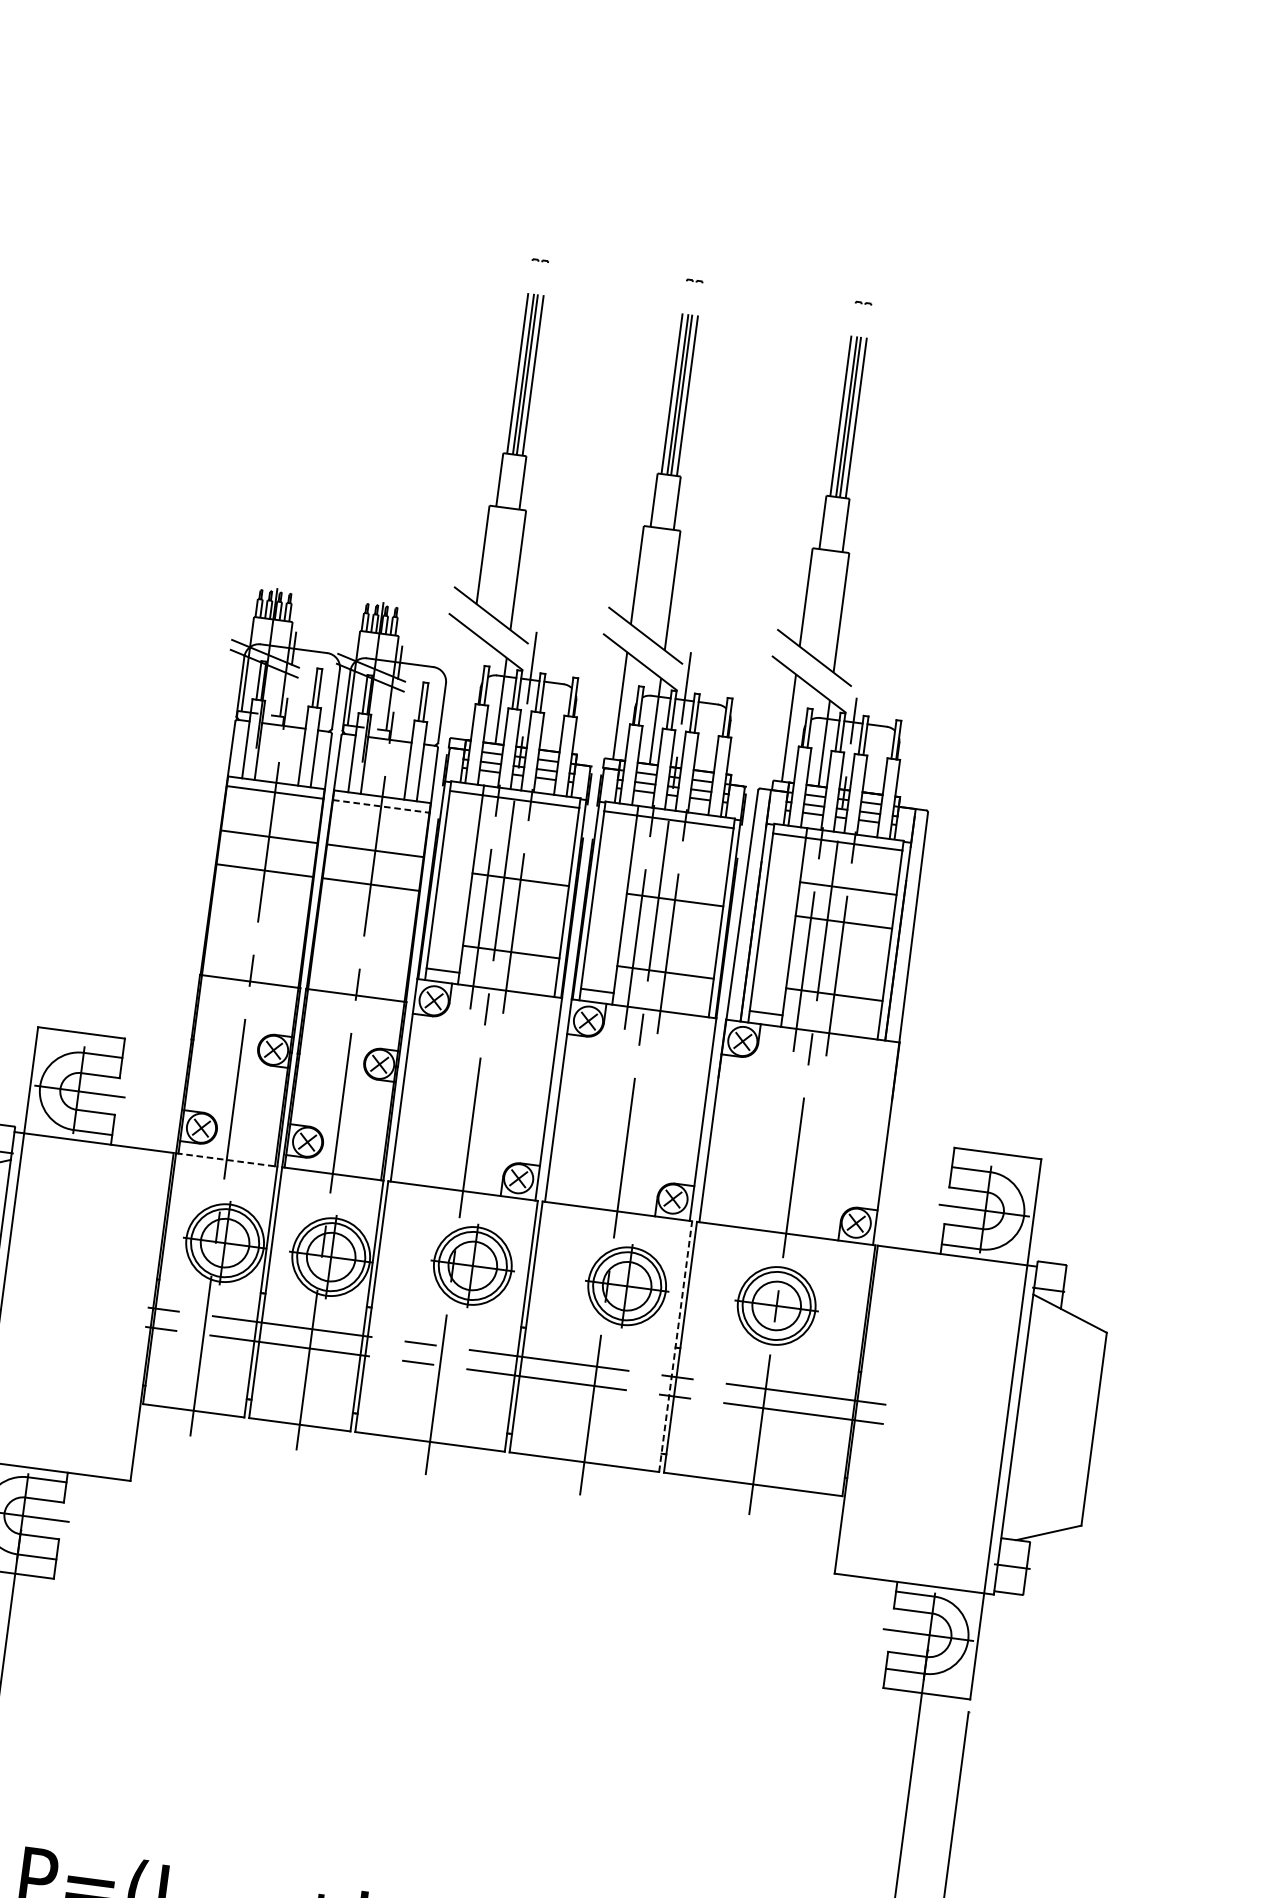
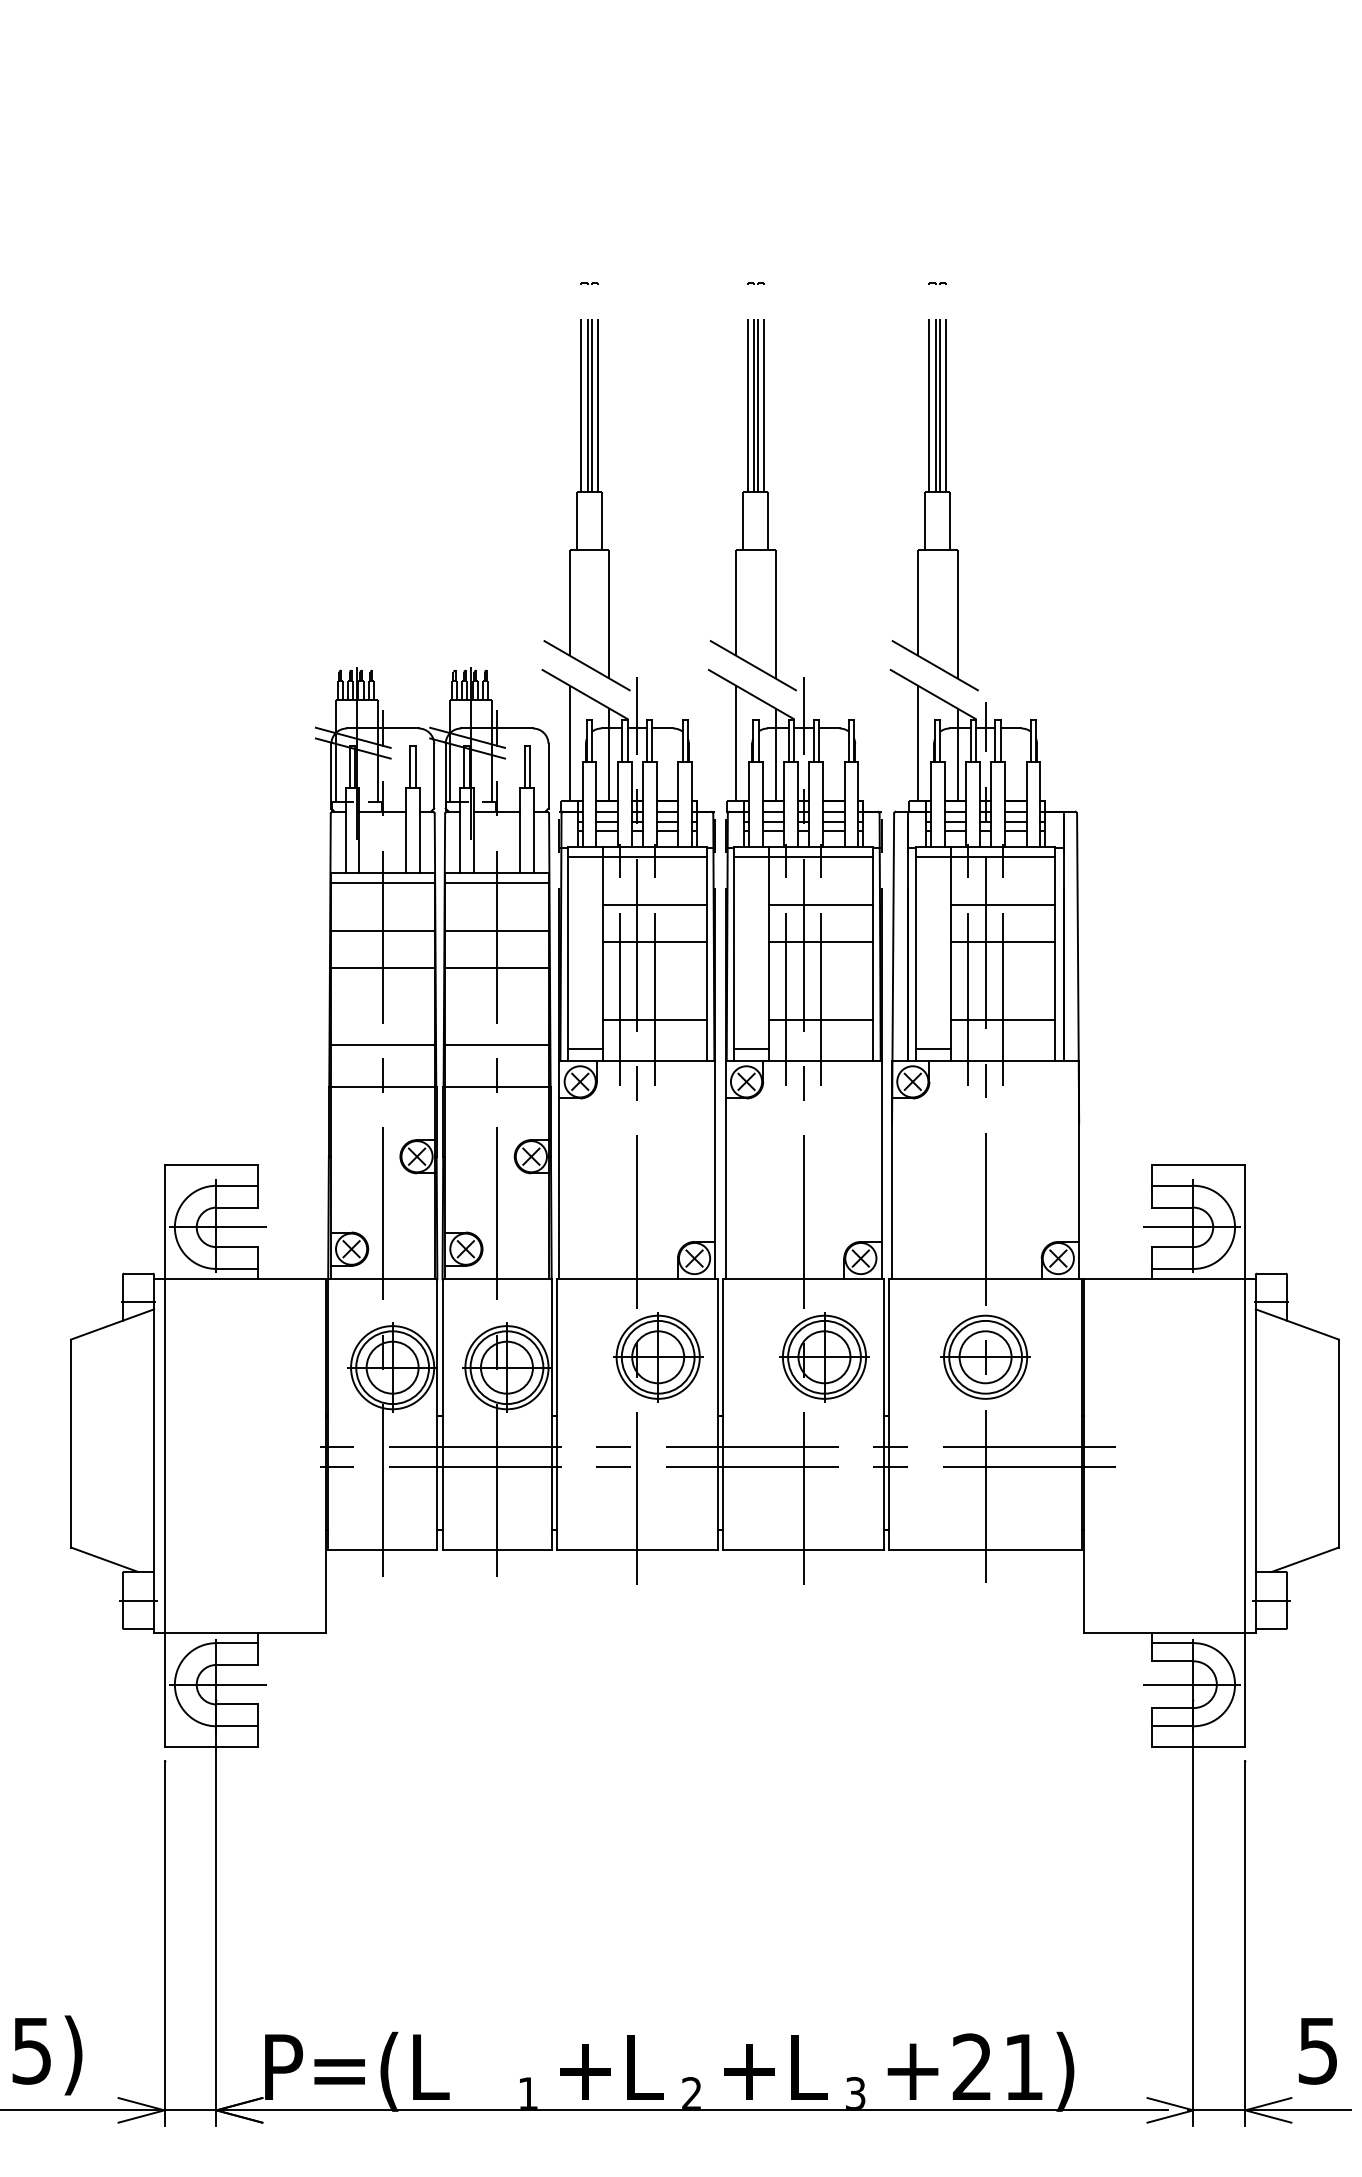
line: (465, 685) -> (569, 743), added
line: (381, 806) -> (497, 883), dashed -> solid
line: (525, 846) -> (655, 905), added
line: (679, 866) -> (821, 905), added
line: (255, 942) -> (382, 1045), added
line: (361, 956) -> (497, 1045), added
line: (226, 1160) -> (382, 1279), dashed -> solid
line: (675, 1345) -> (884, 1413), dashed -> solid

